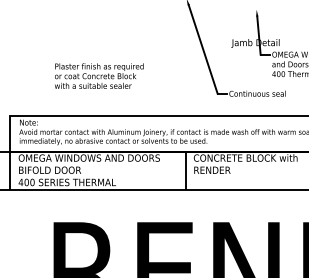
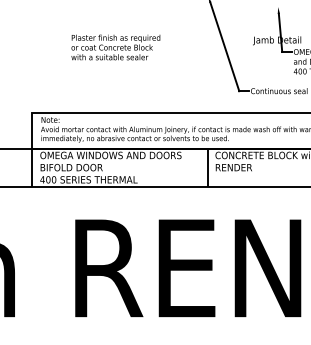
text: (98, 76) -> (115, 47), moved

